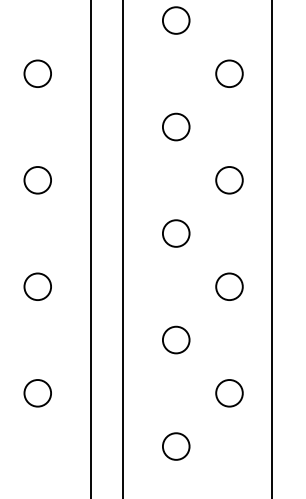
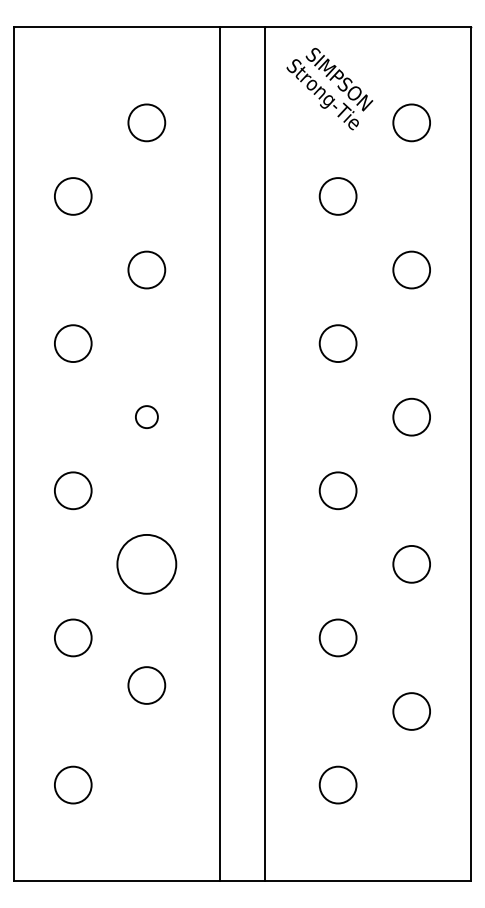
circle: (37, 179) -> (146, 416), size x0.6
circle: (37, 286) -> (146, 563), size x1.6
circle: (37, 393) -> (146, 685), moved

